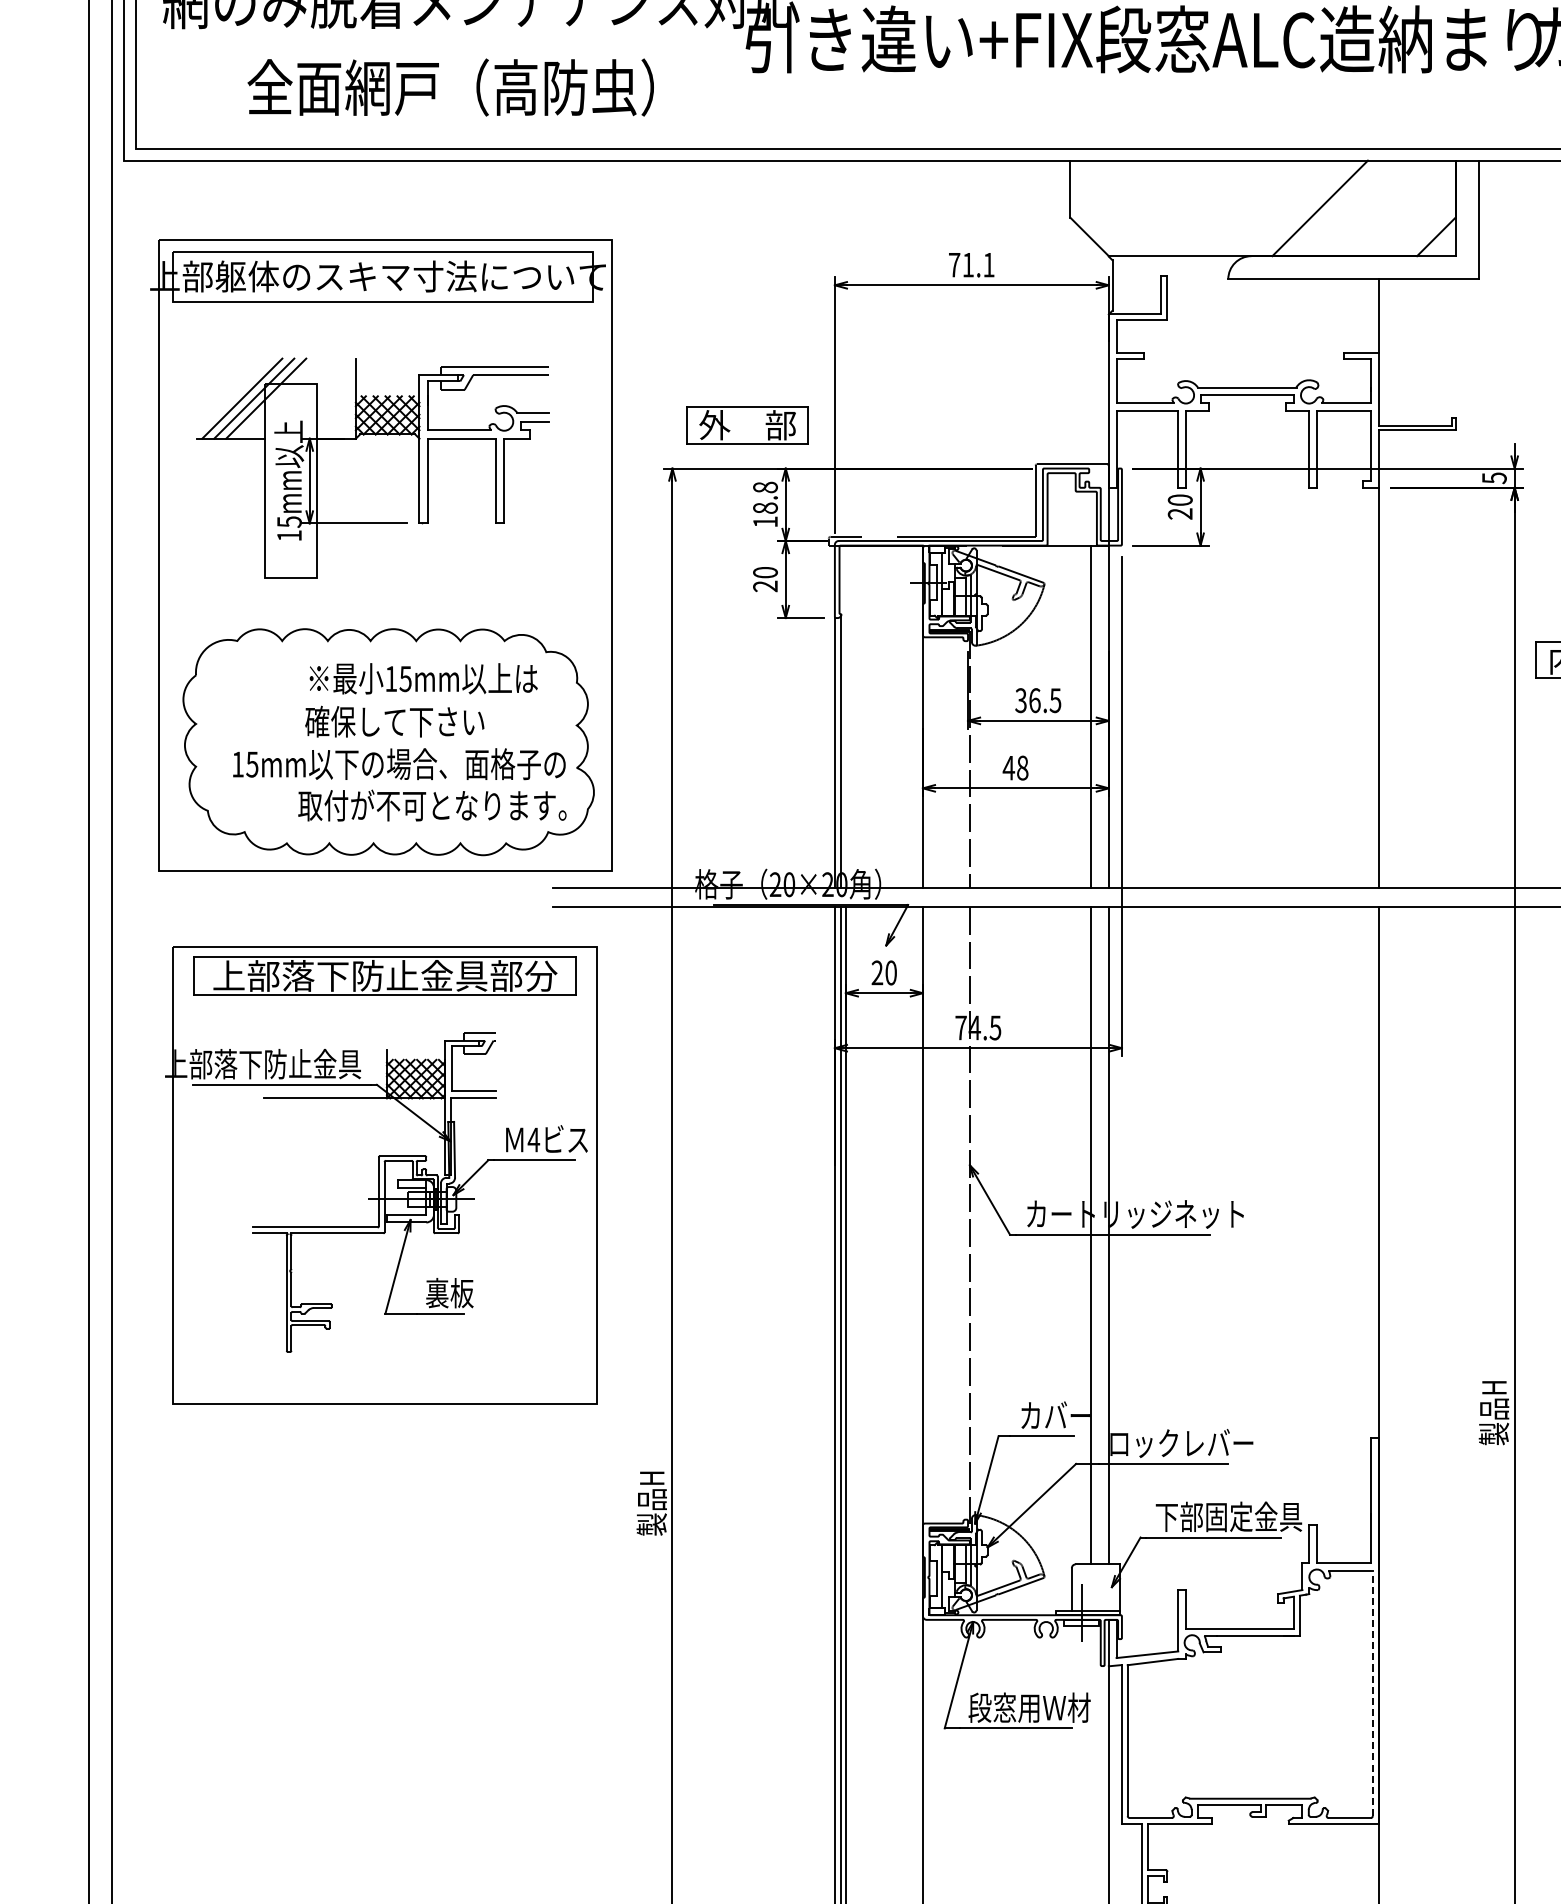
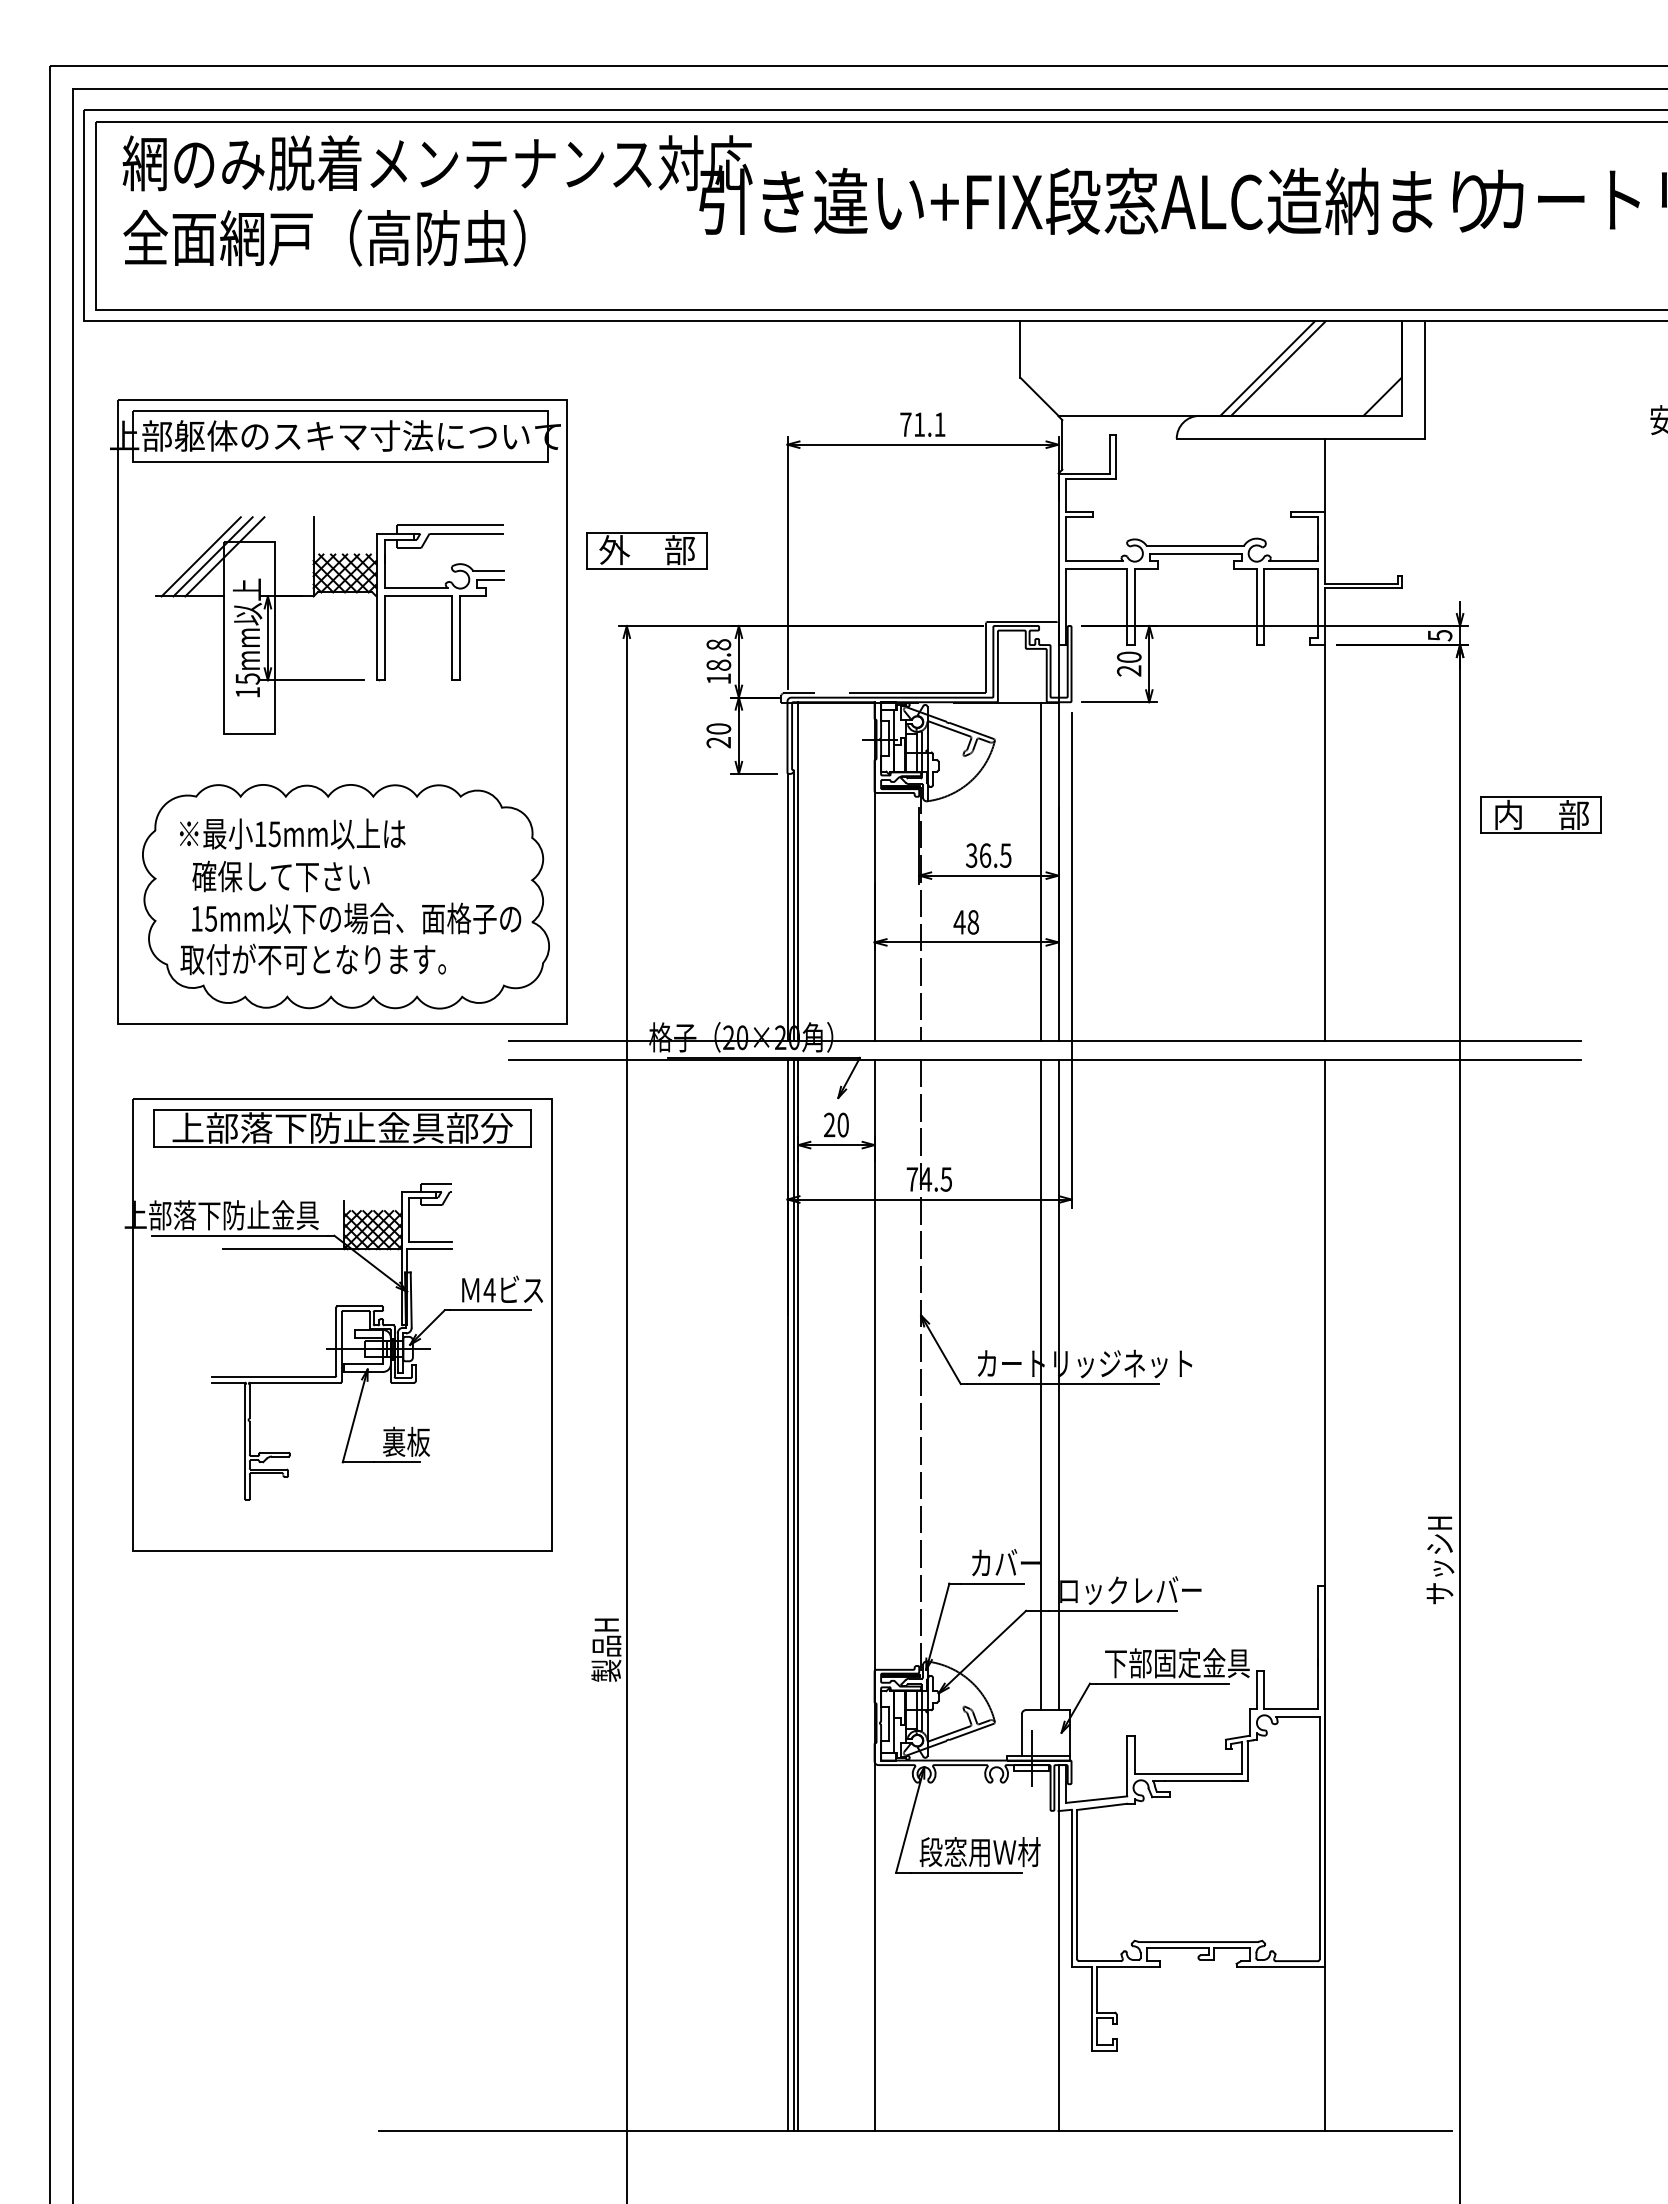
text: (450, 87) -> (324, 237), moved
line: (1331, 208) -> (1278, 368), added
part: (746, 425) -> (646, 550), moved
text: (423, 678) -> (292, 833), moved
line: (846, 716) -> (798, 871), added
text: (394, 721) -> (280, 876), moved
text: (431, 805) -> (312, 959), moved
text: (1493, 1413) -> (1439, 1560), 製品H -> サッシH
line: (1372, 1693) -> (1319, 1837), dashed -> solid

